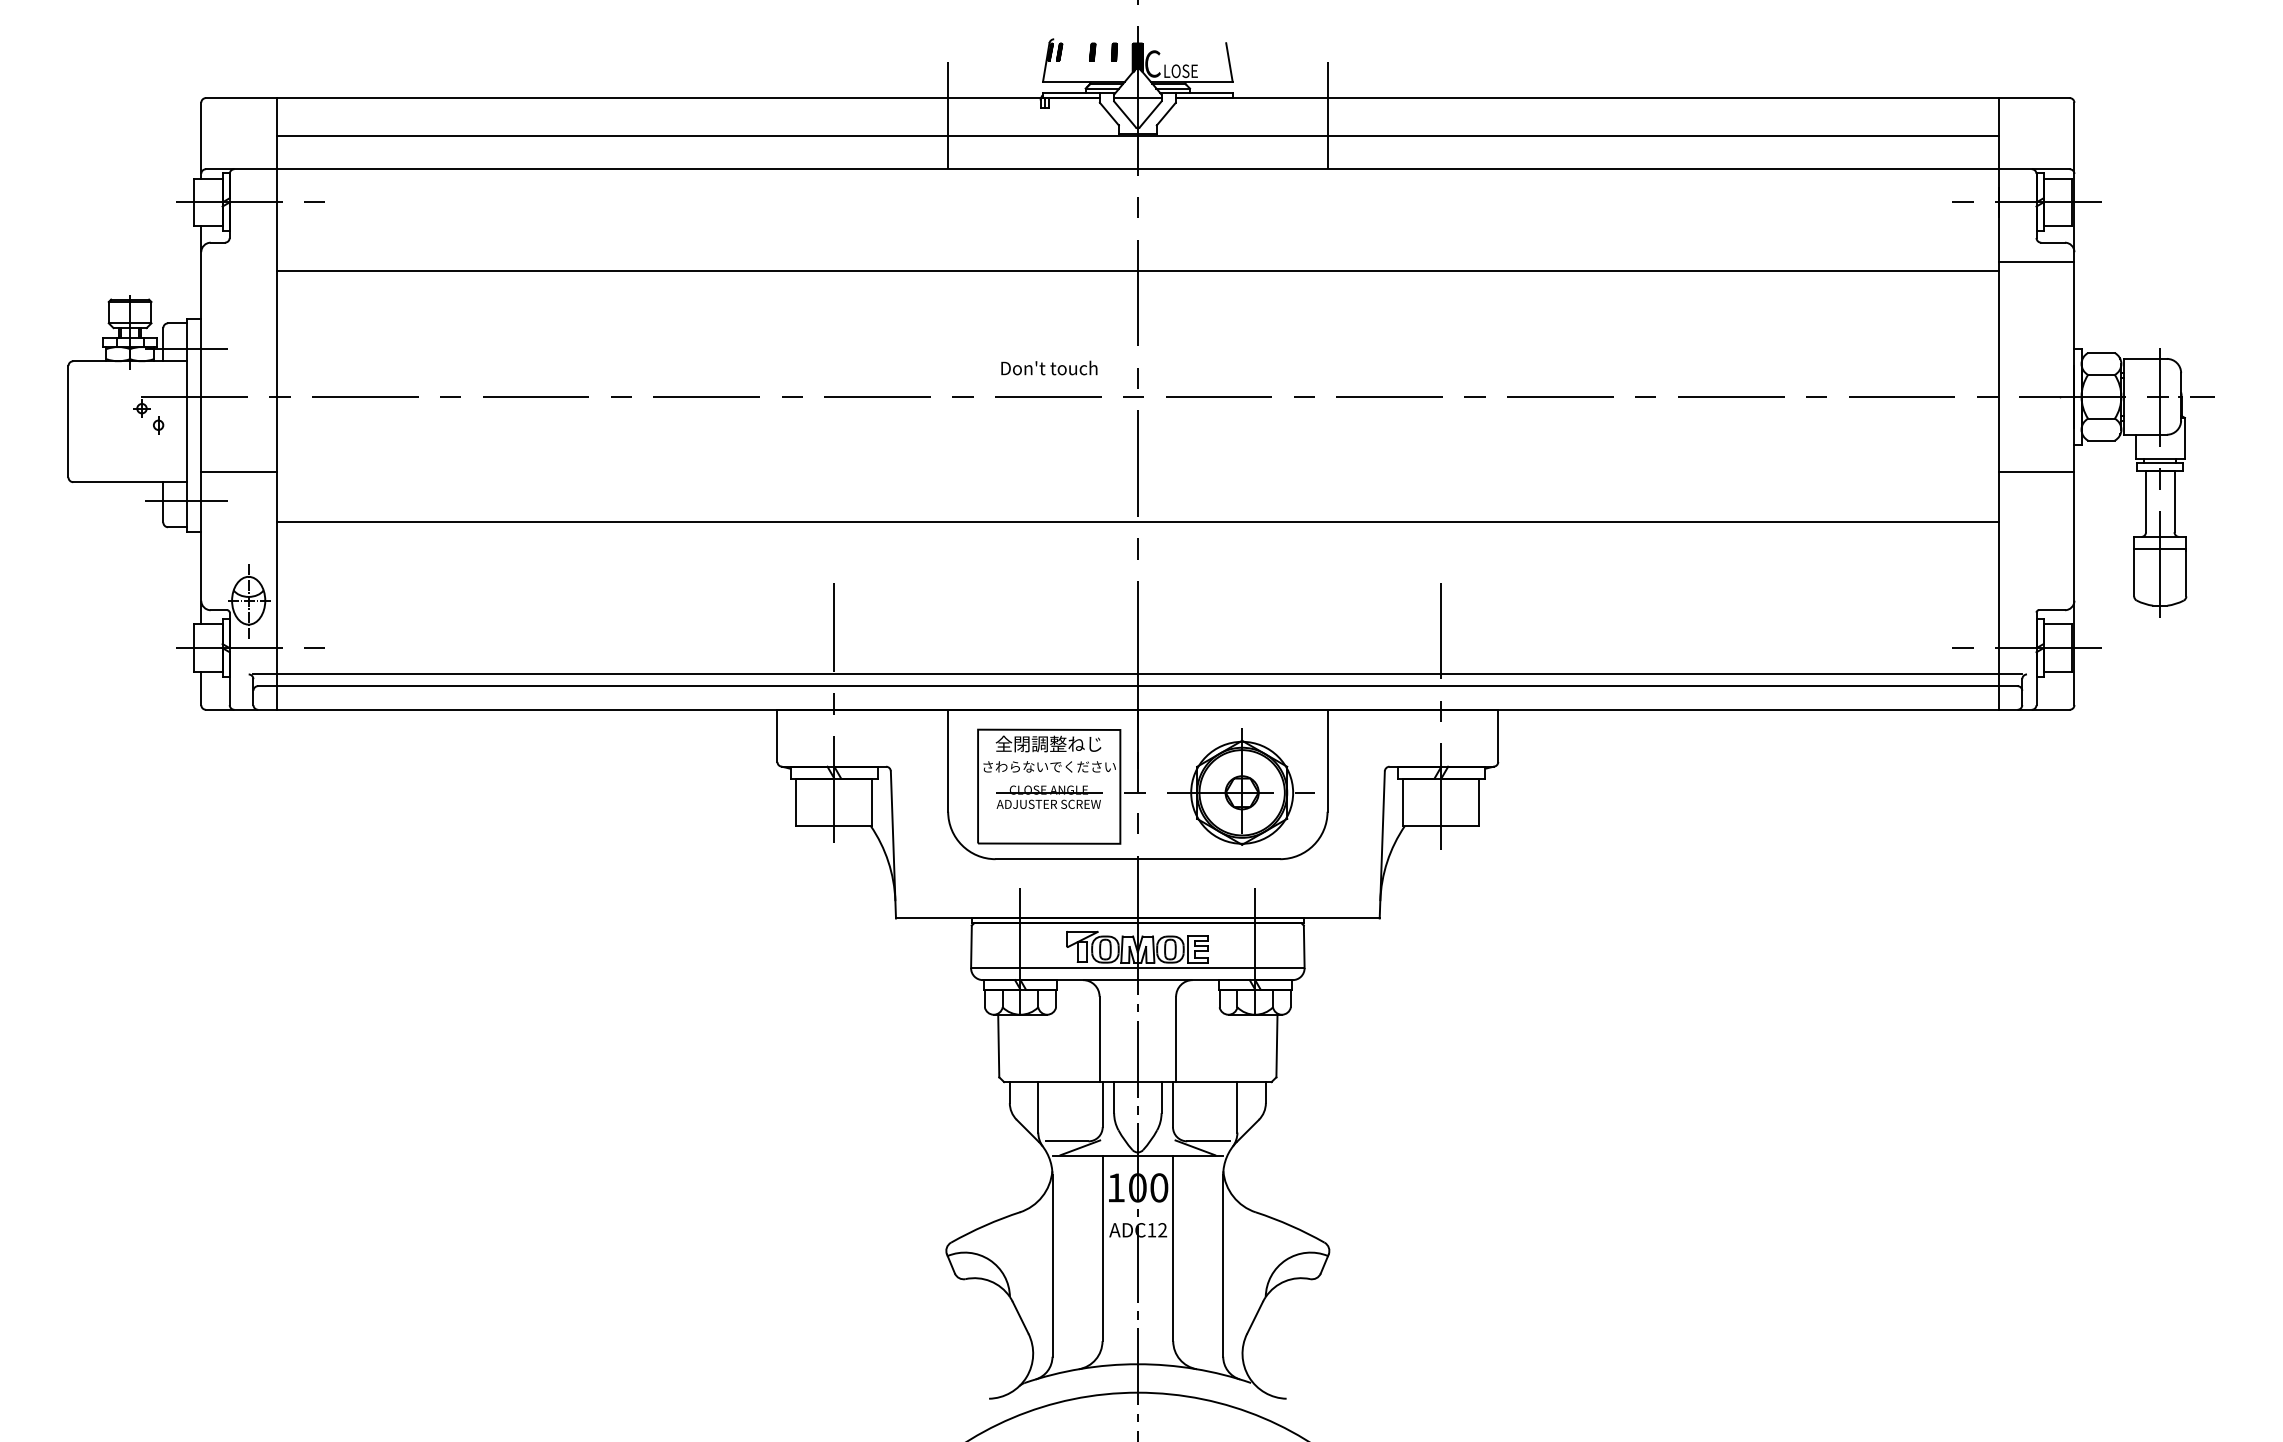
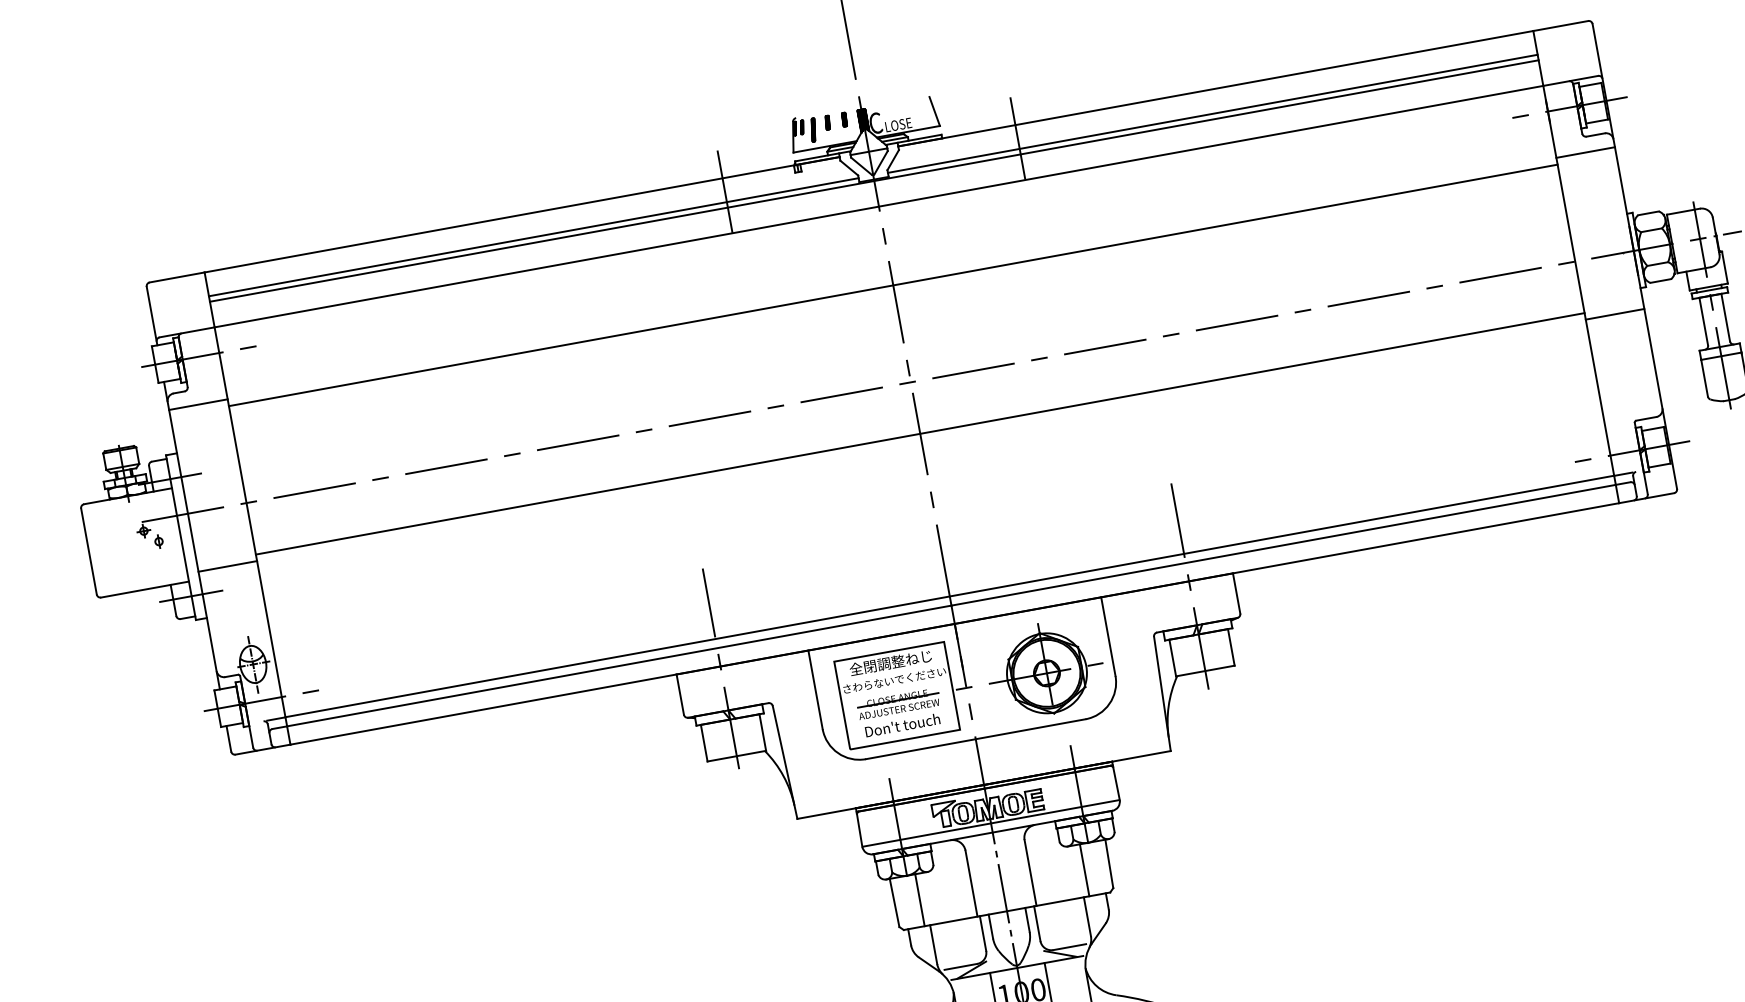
part: (1072, 57) -> (812, 129), added
line: (697, 128) -> (533, 237), added
line: (1577, 128) -> (1212, 113), added
line: (239, 262) -> (198, 404), added
text: (1049, 367) -> (902, 724), moved
line: (1137, 521) -> (919, 433), moved
line: (1031, 1048) -> (920, 900), added
line: (1244, 1048) -> (1084, 870), added

